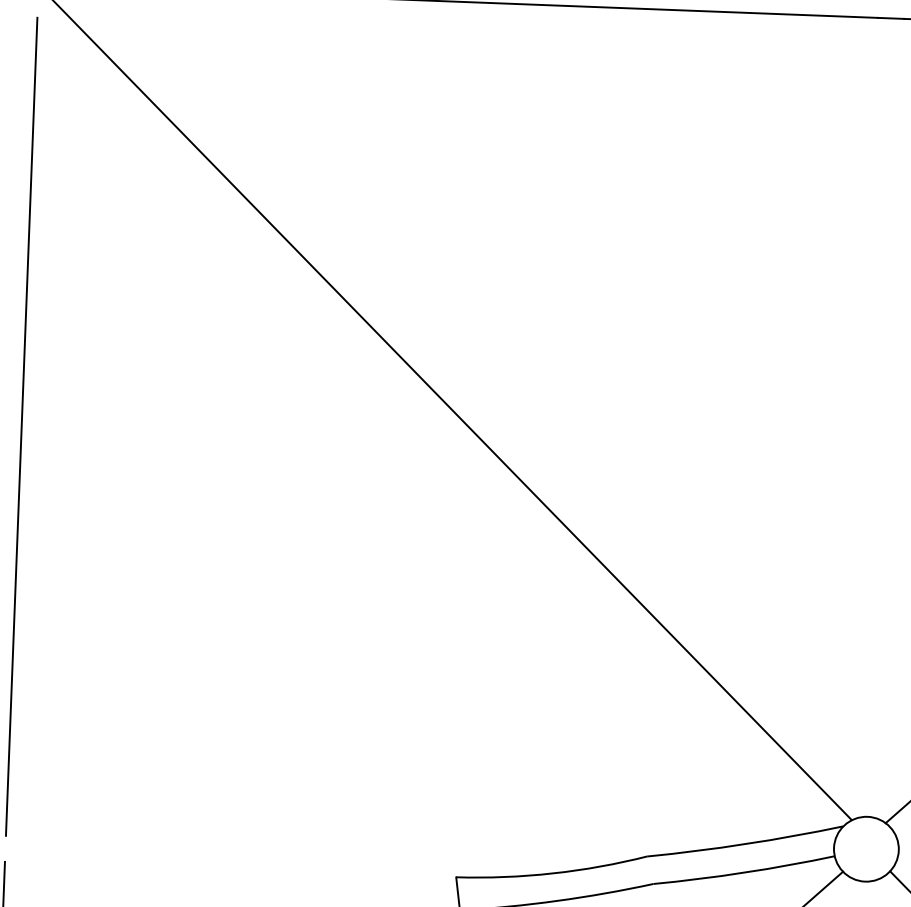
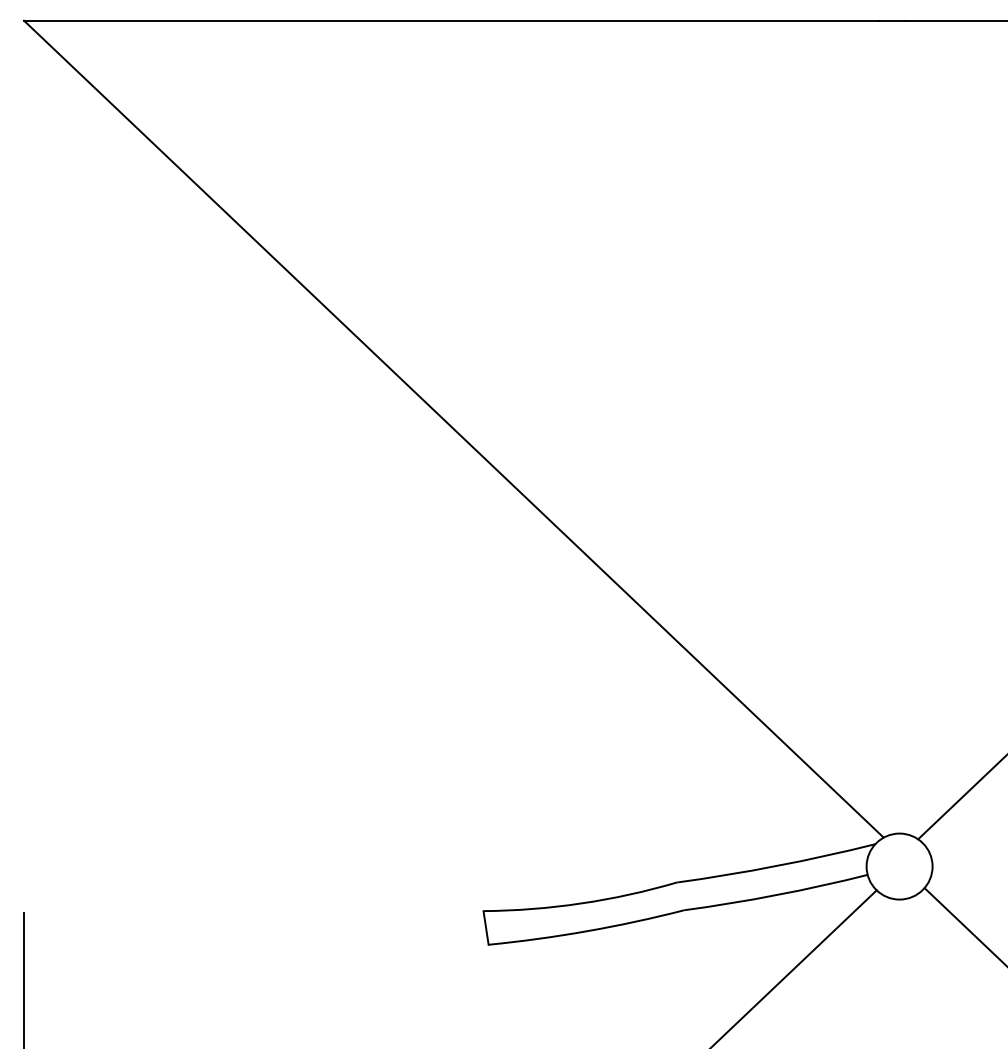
line: (22, 426) -> (24, 469), removed

